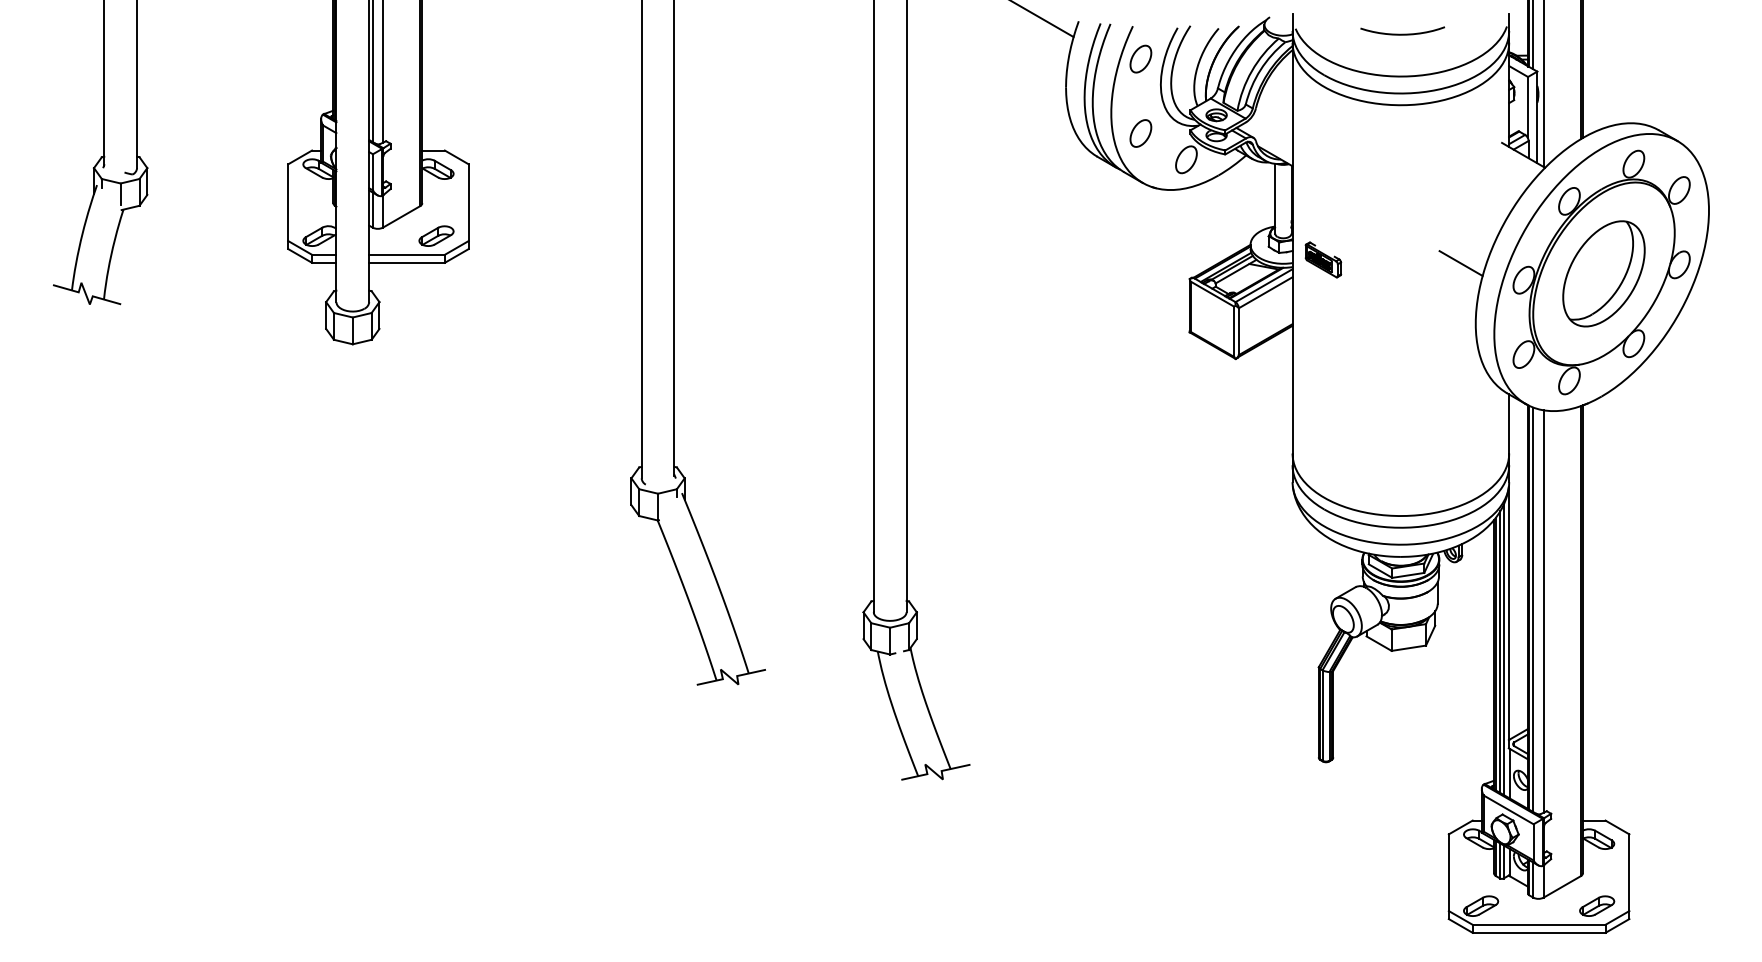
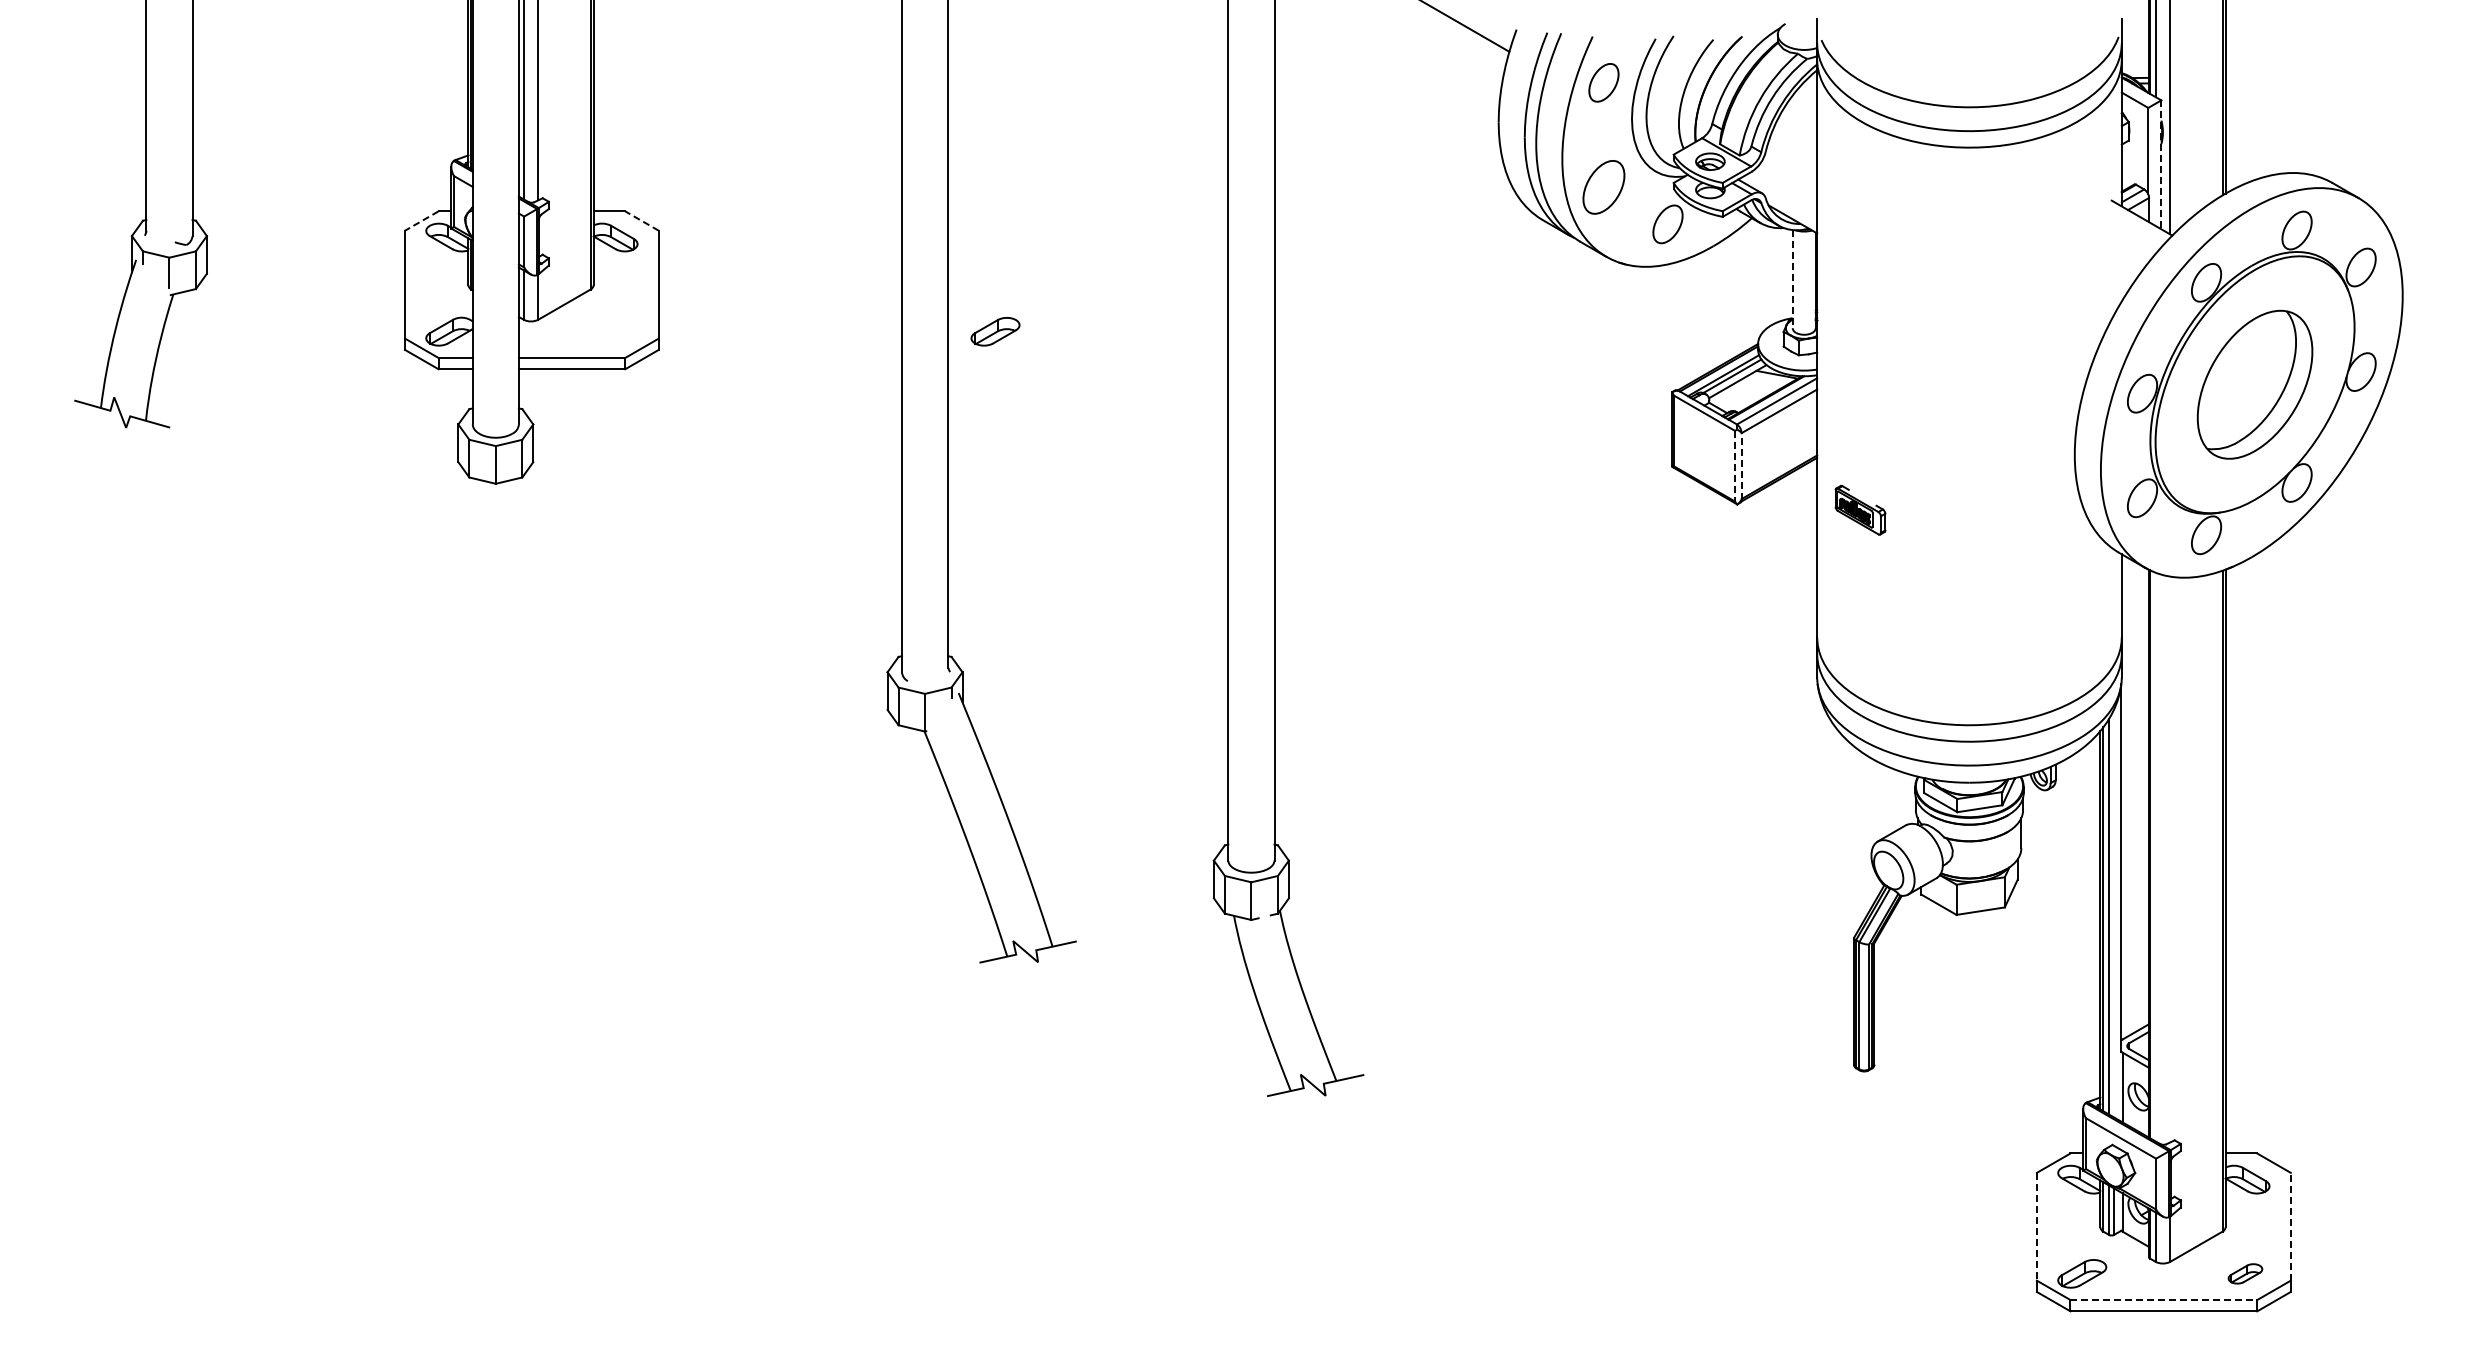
curve: (1402, 34) -> (1971, 47), removed
line: (1537, 117) -> (2161, 165), solid -> dashed
part: (1140, 133) -> (1603, 187), size x1.4
line: (299, 157) -> (421, 221), solid -> dashed
line: (456, 157) -> (641, 220), solid -> dashed
line: (1275, 199) -> (1792, 279), solid -> dashed
part: (436, 235) -> (995, 331), moved
part: (1323, 259) -> (1860, 509), moved
line: (1460, 263) -> (2053, 369), removed
line: (1233, 332) -> (1734, 466), solid -> dashed
line: (1238, 332) -> (1741, 466), solid -> dashed
line: (1533, 609) -> (2155, 856), removed
line: (1543, 611) -> (2170, 859), removed
line: (1504, 649) -> (2114, 913), removed
line: (1448, 872) -> (2036, 1226), solid -> dashed
line: (1629, 872) -> (2290, 1226), solid -> dashed
part: (1597, 905) -> (2245, 1273), size x0.7
line: (1539, 925) -> (2164, 1300), solid -> dashed

